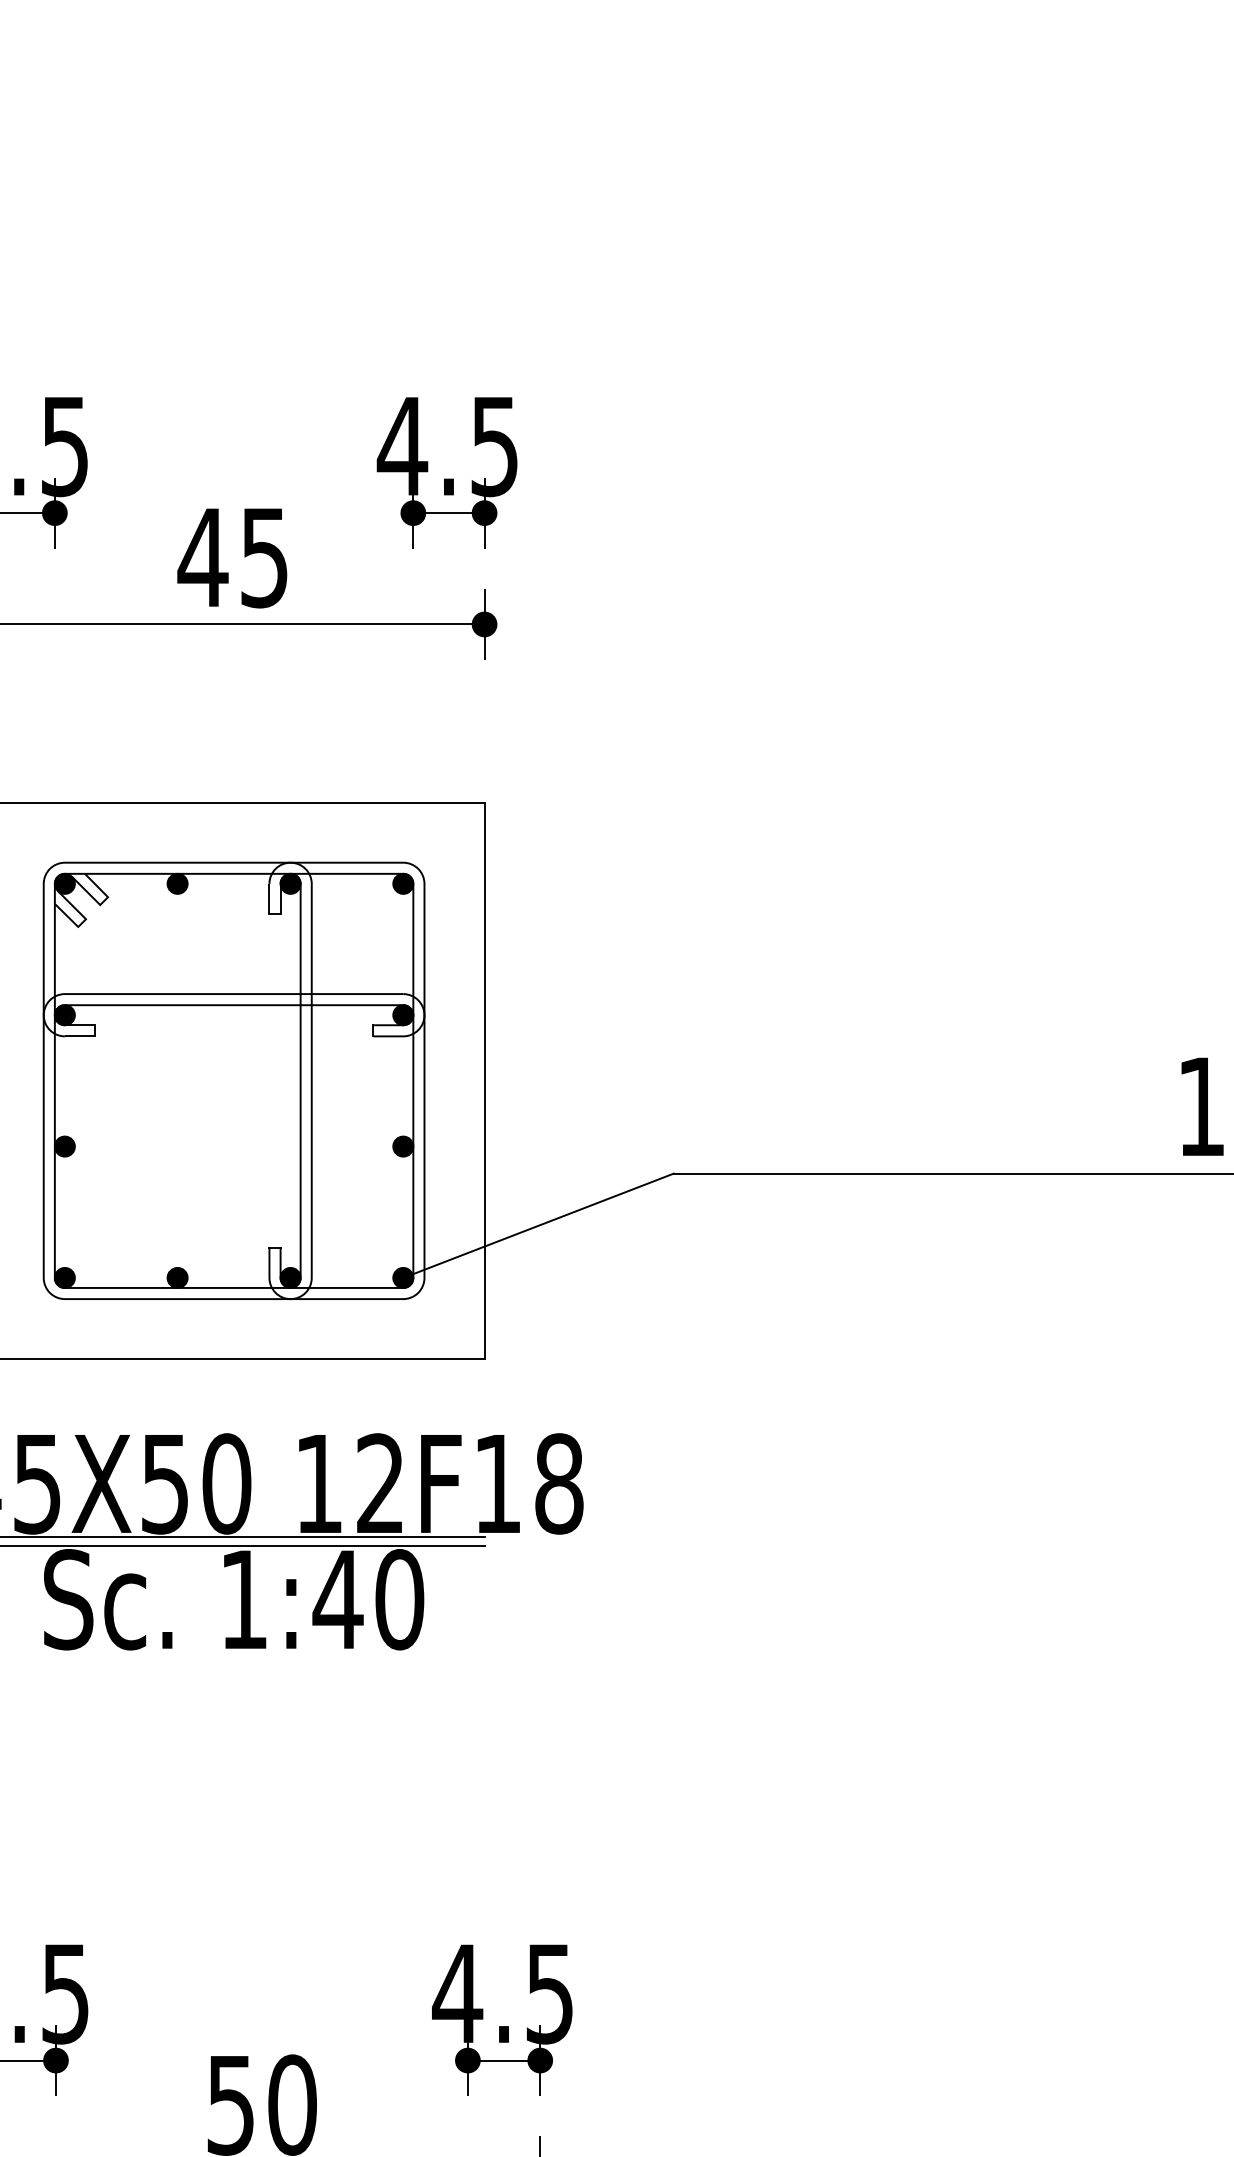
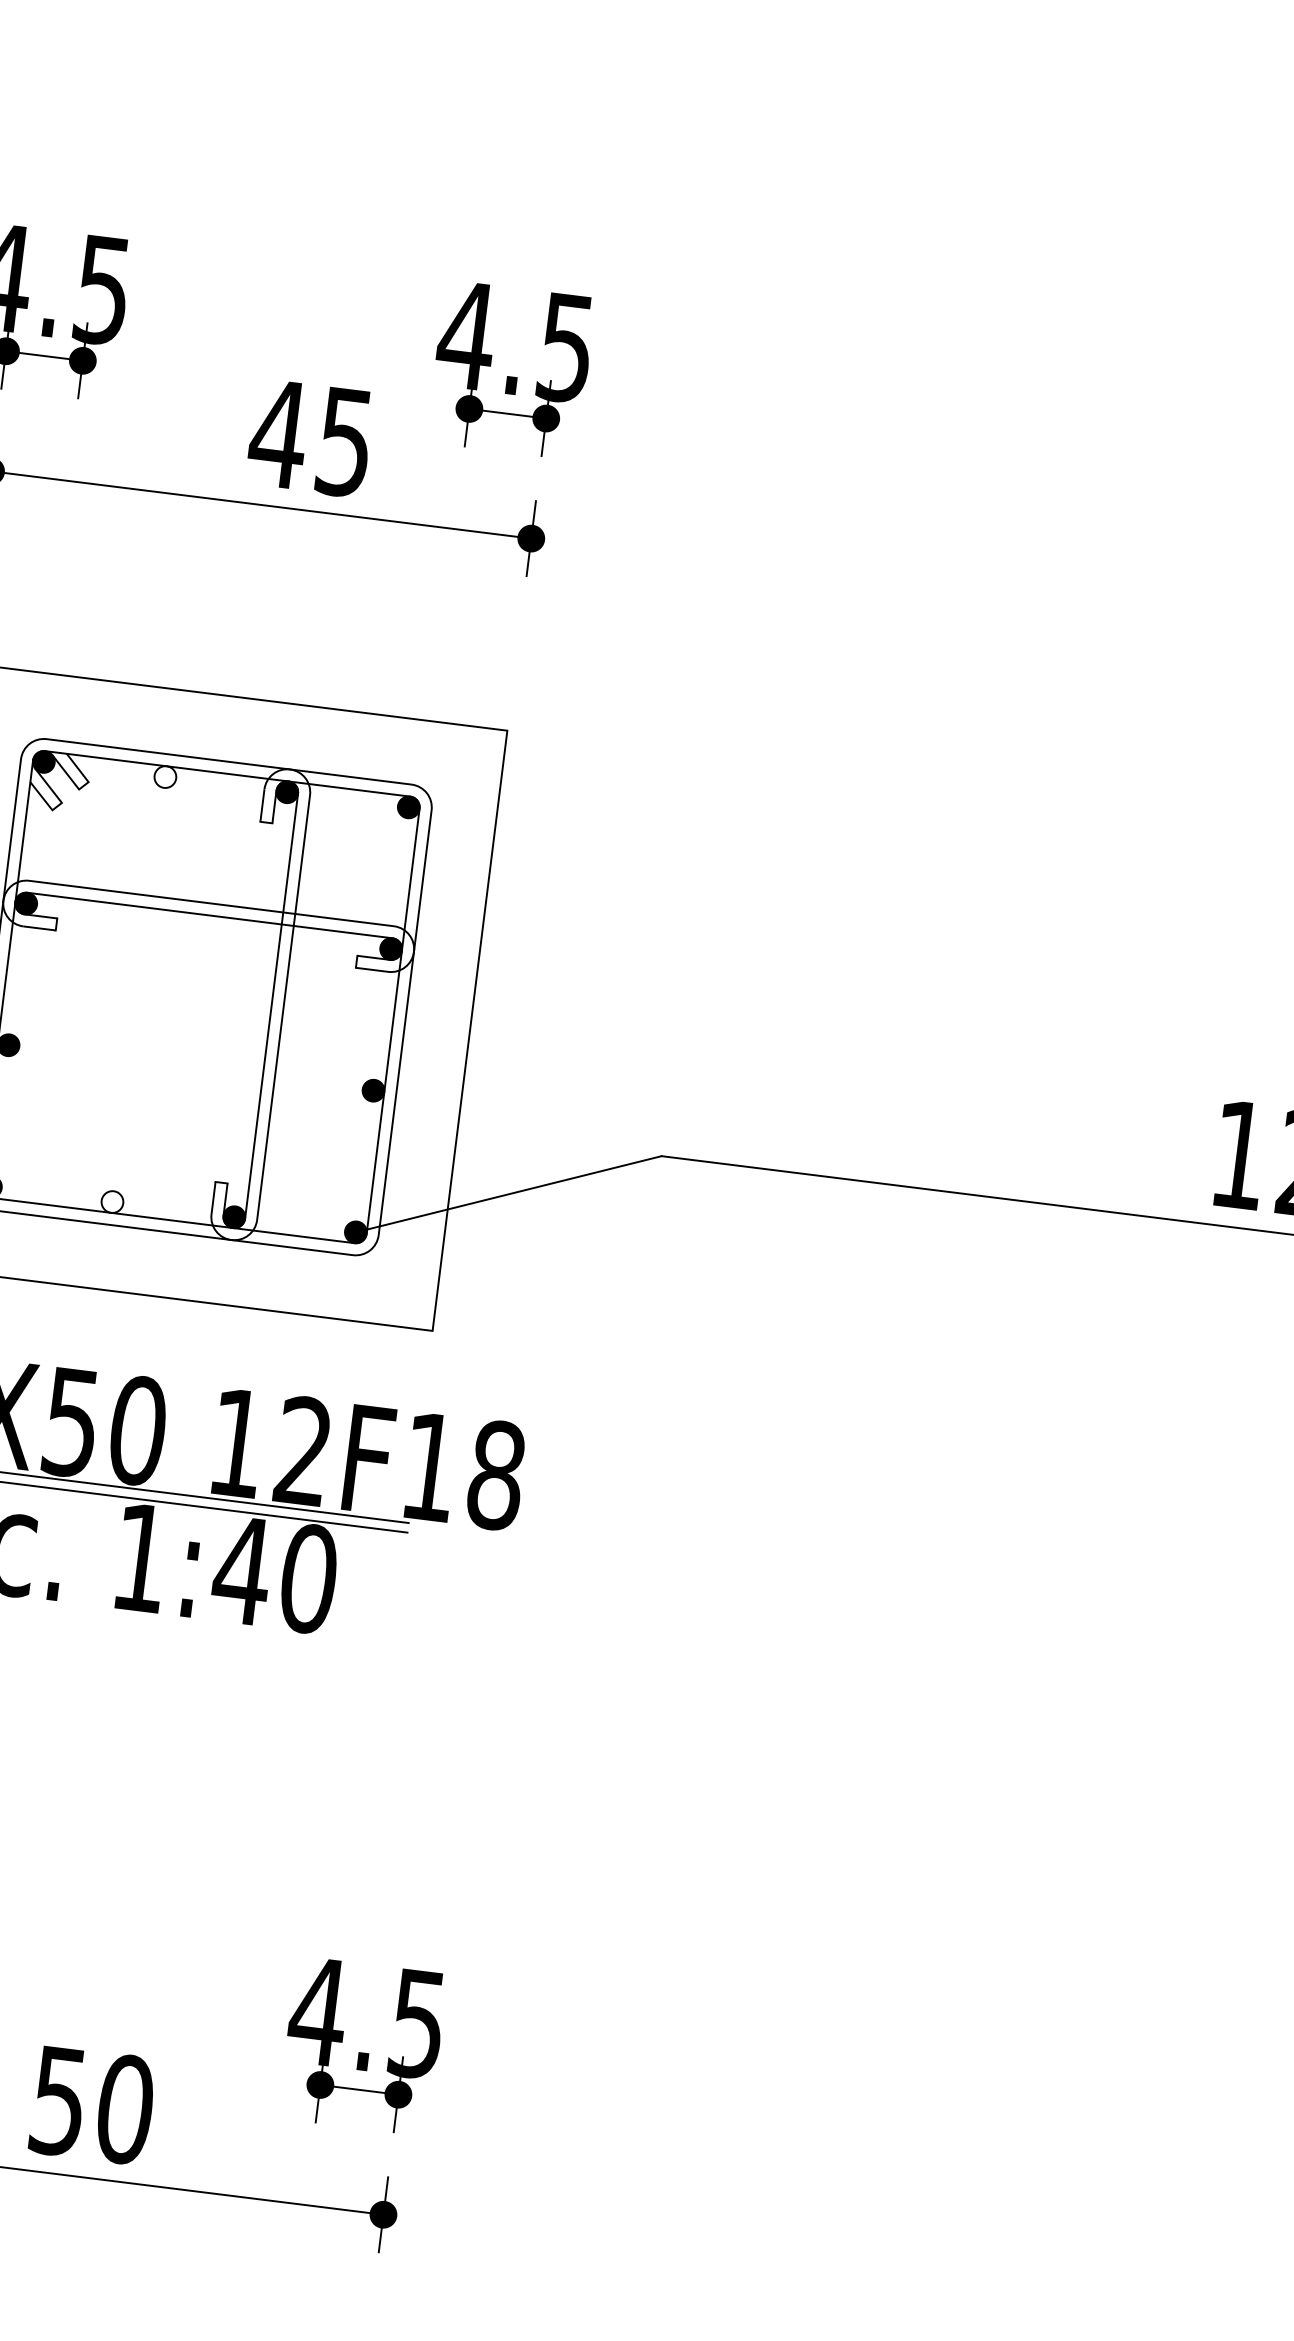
text: (232, 558) -> (310, 438), moved
fill: (177, 883) -> (165, 776), removed
fill: (177, 1277) -> (112, 1201), removed

